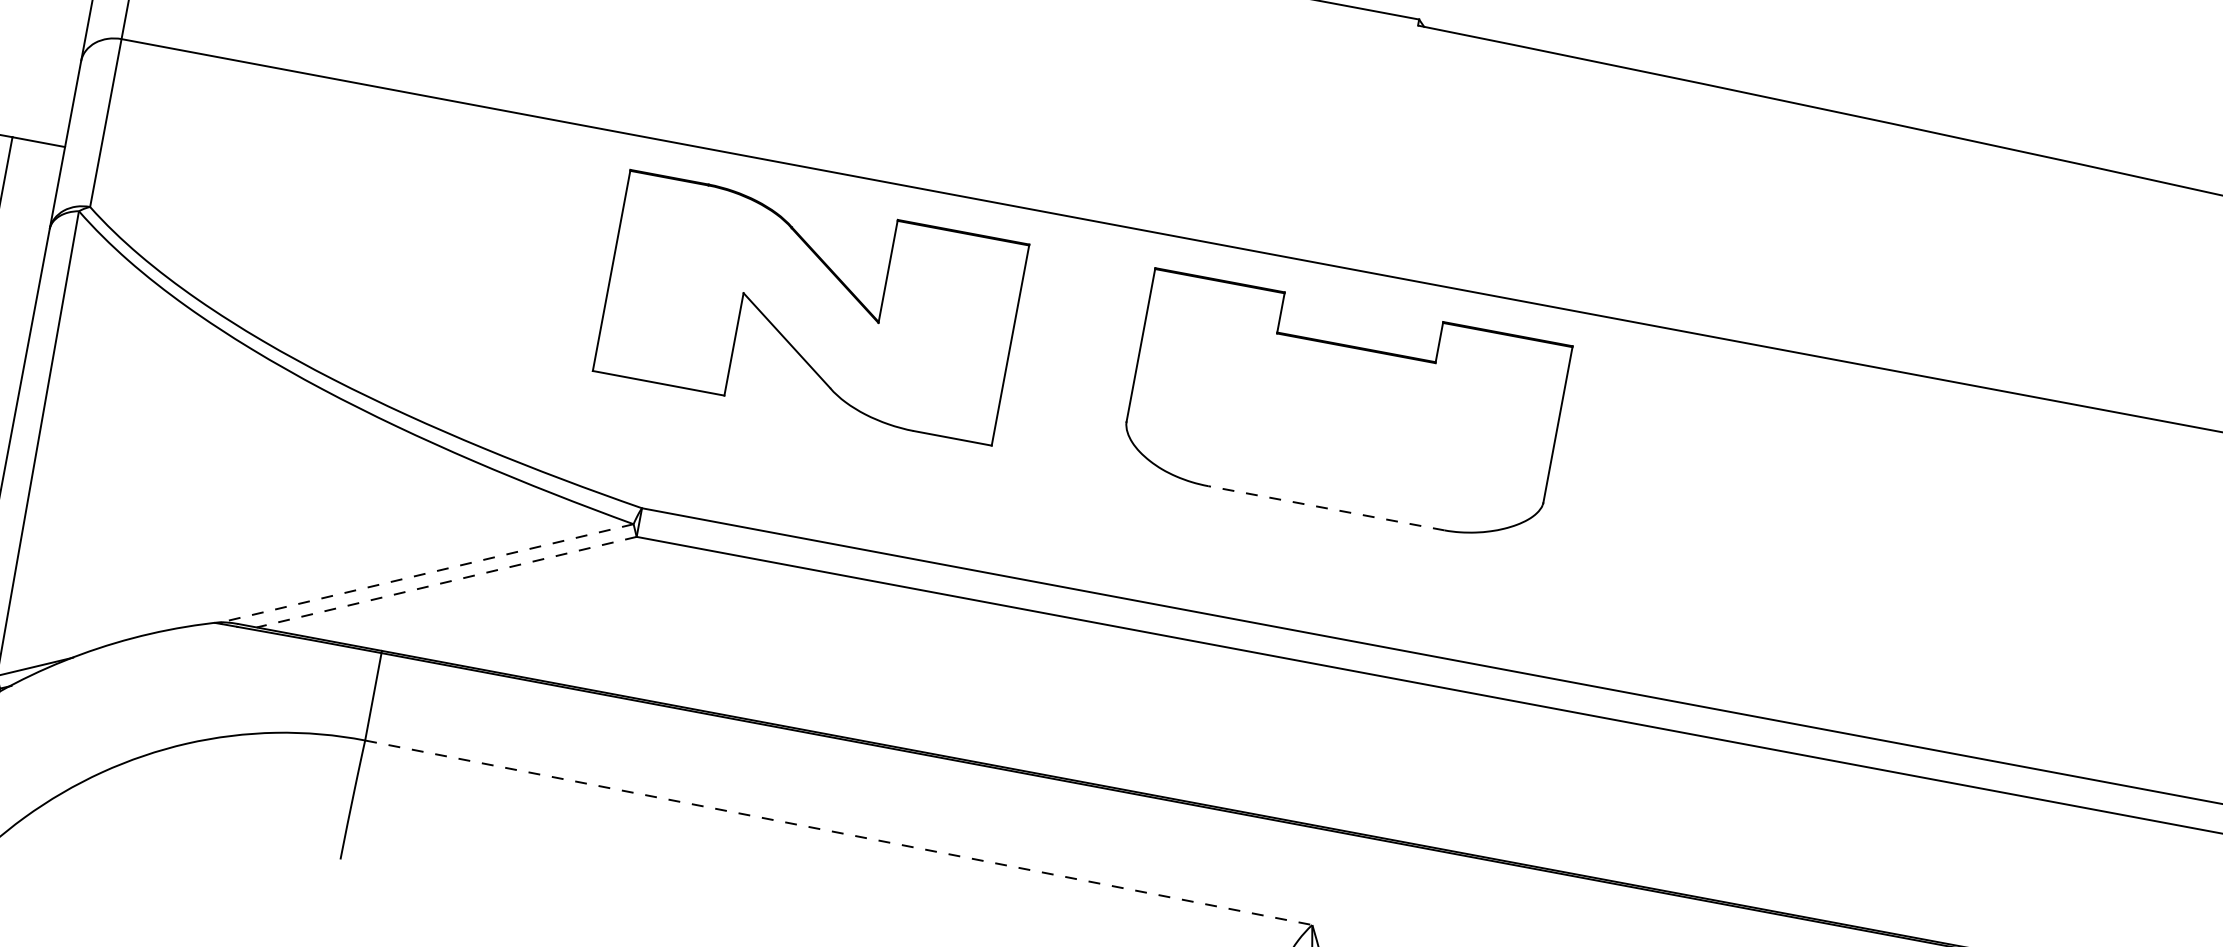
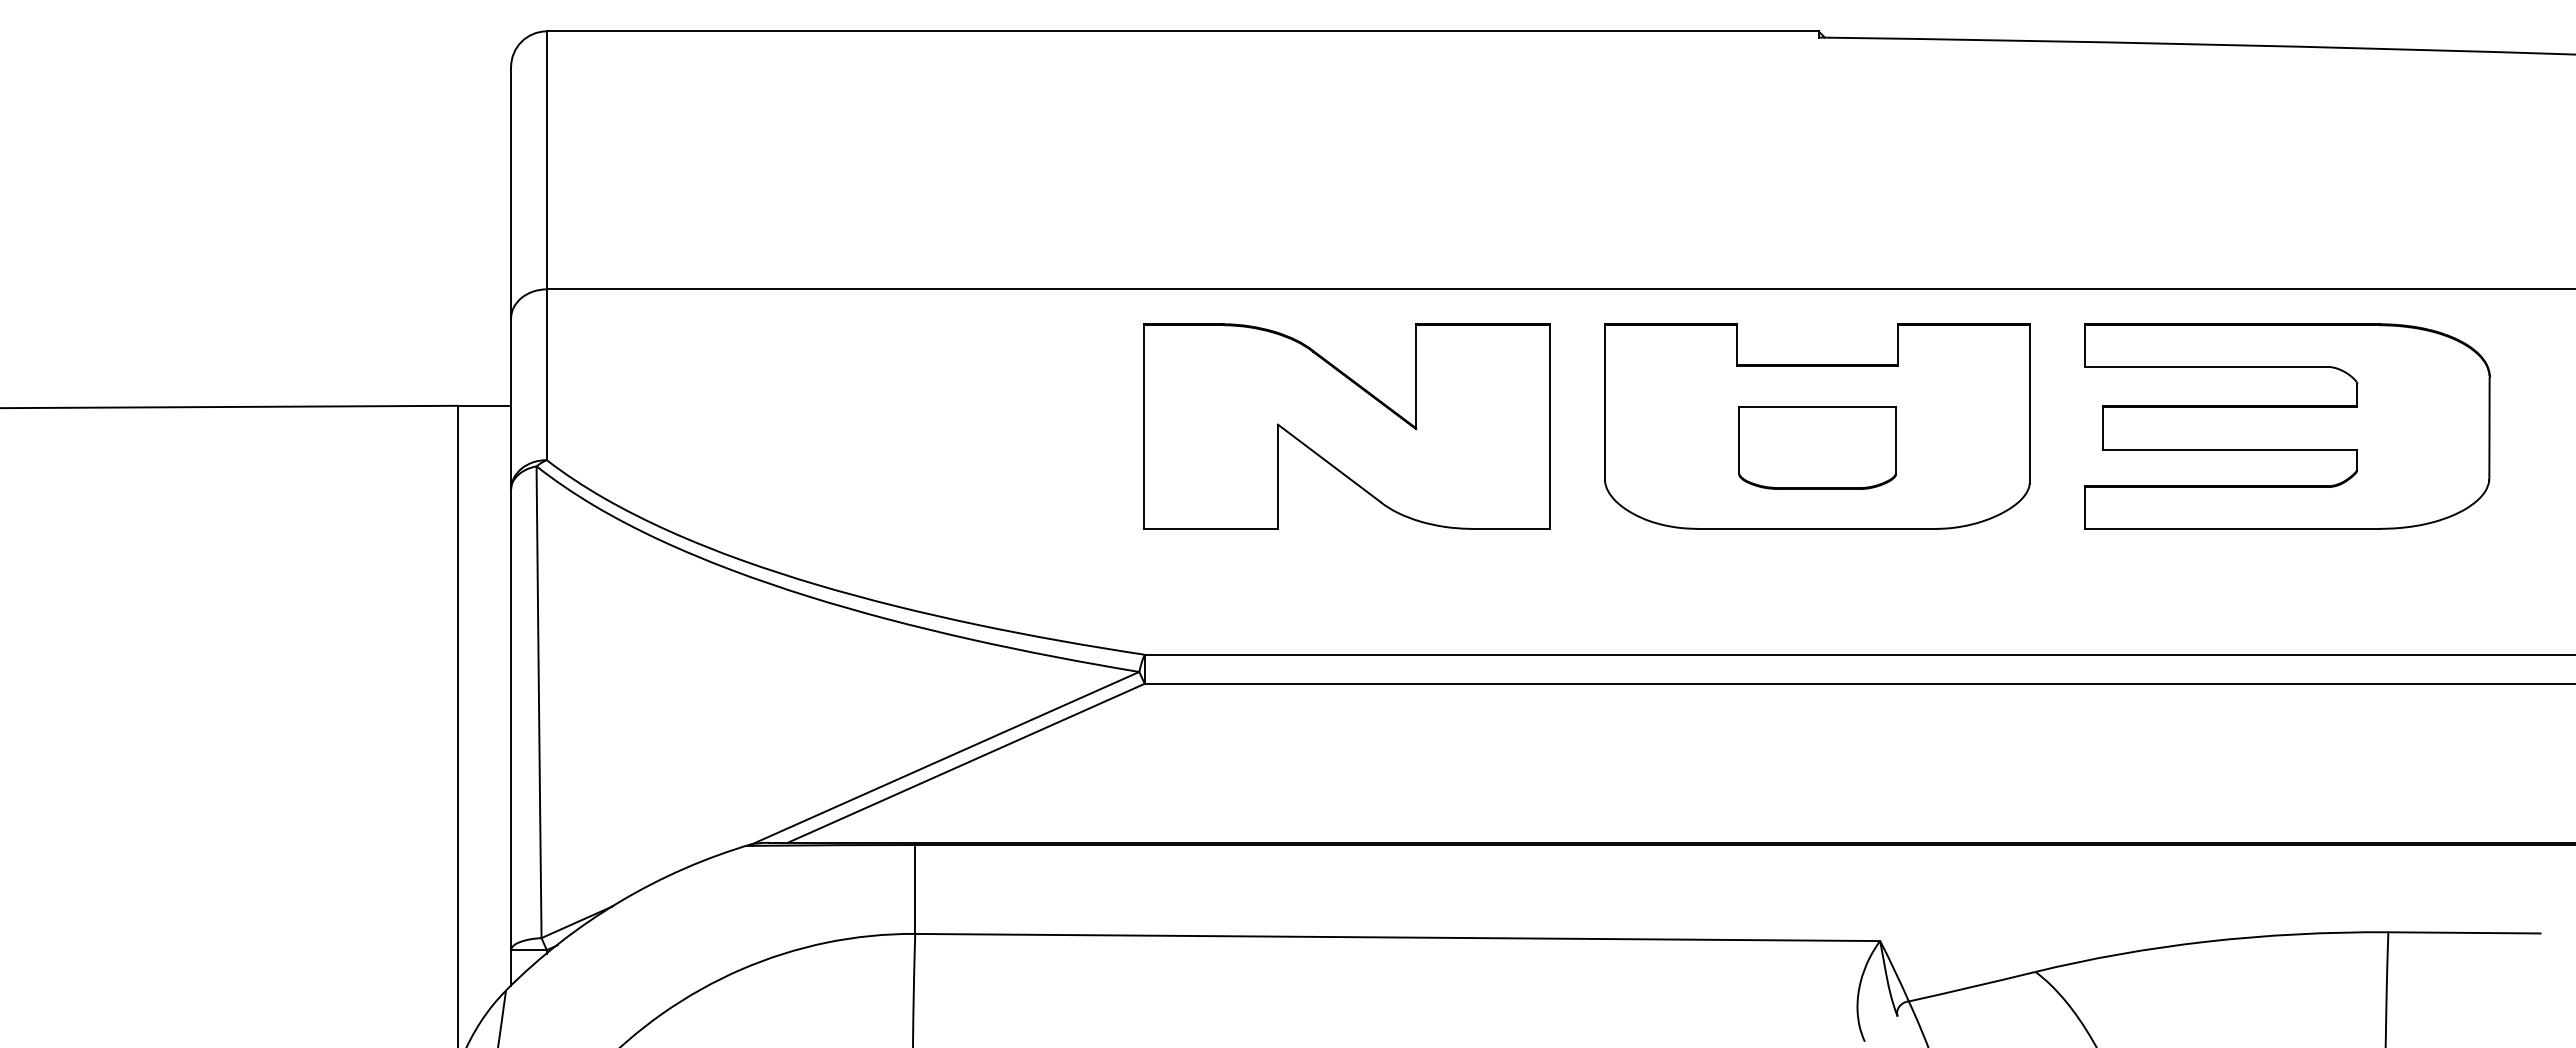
part: (810, 307) -> (1346, 426), moved
part: (1341, 428) -> (1817, 447), added
part: (1807, 494) -> (2287, 426), added
line: (1325, 507) -> (1816, 528), dashed -> solid
line: (428, 572) -> (946, 757), dashed -> solid
line: (445, 582) -> (965, 763), dashed -> solid
line: (839, 832) -> (1398, 937), dashed -> solid

